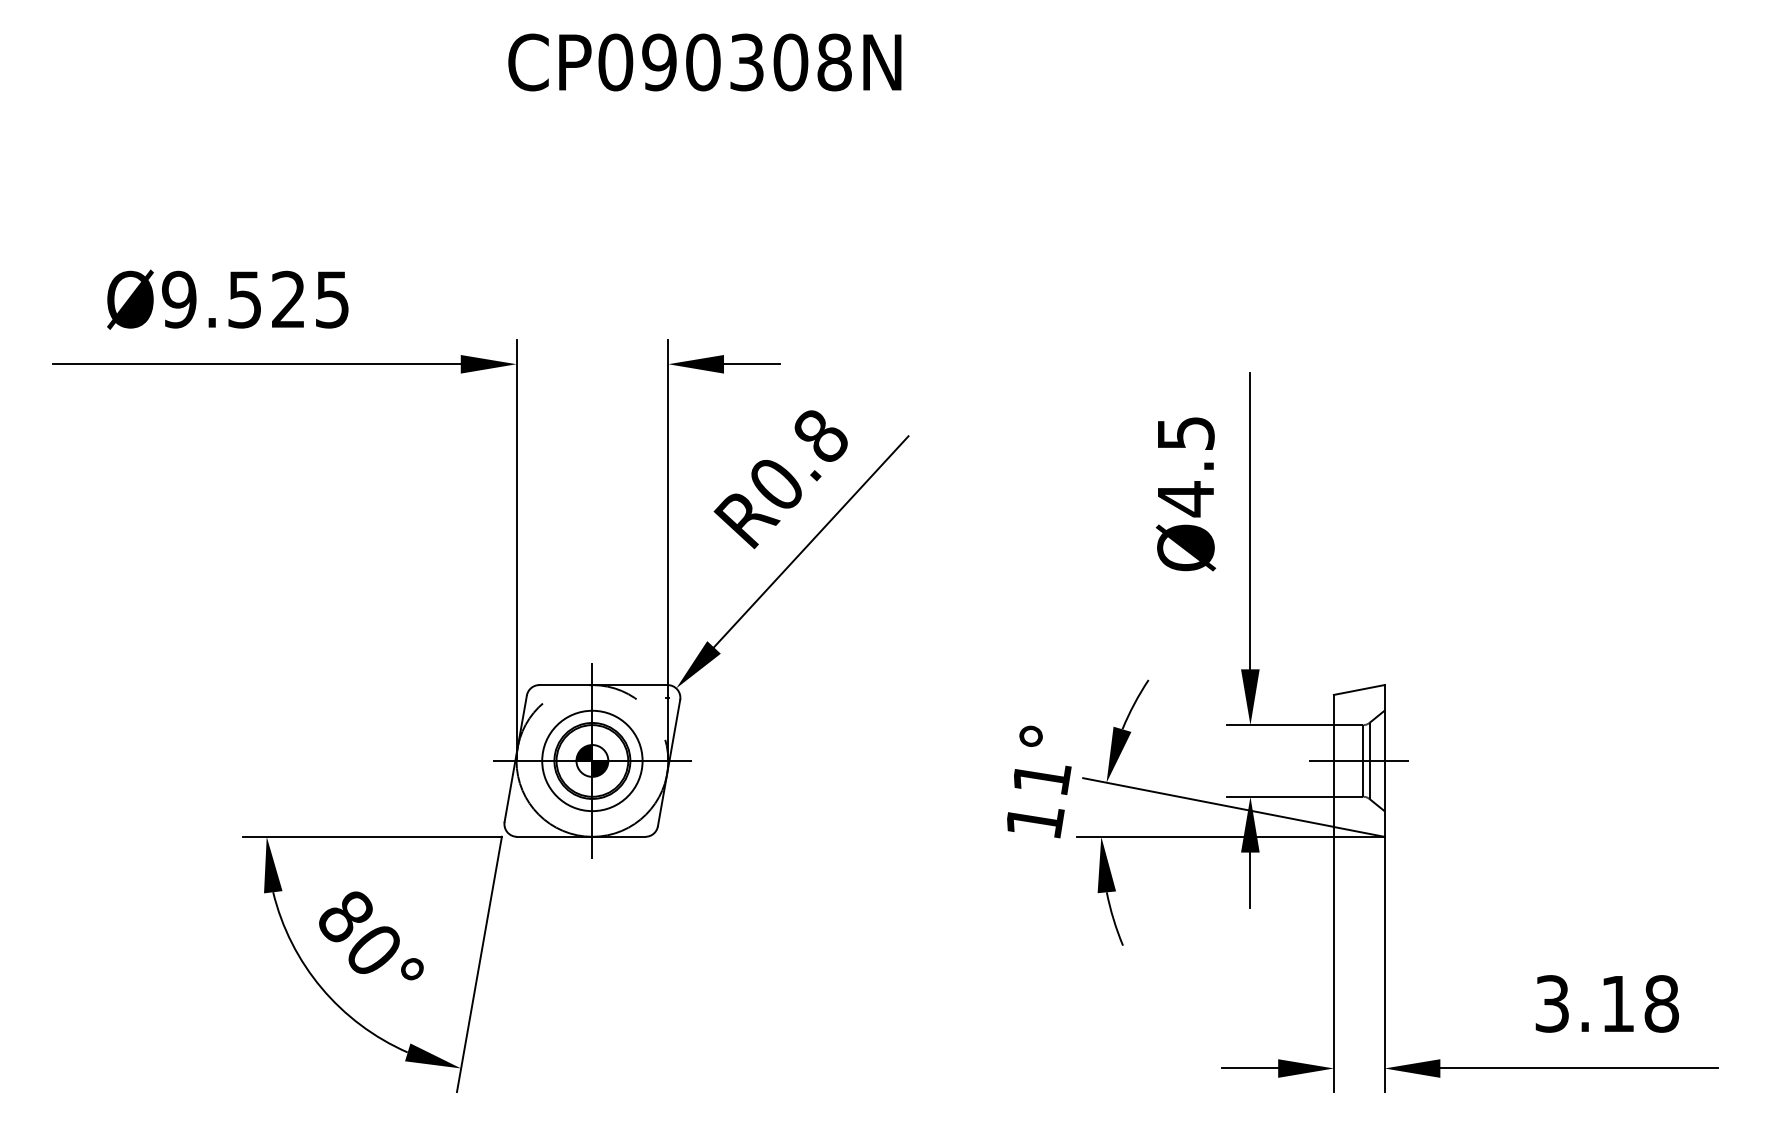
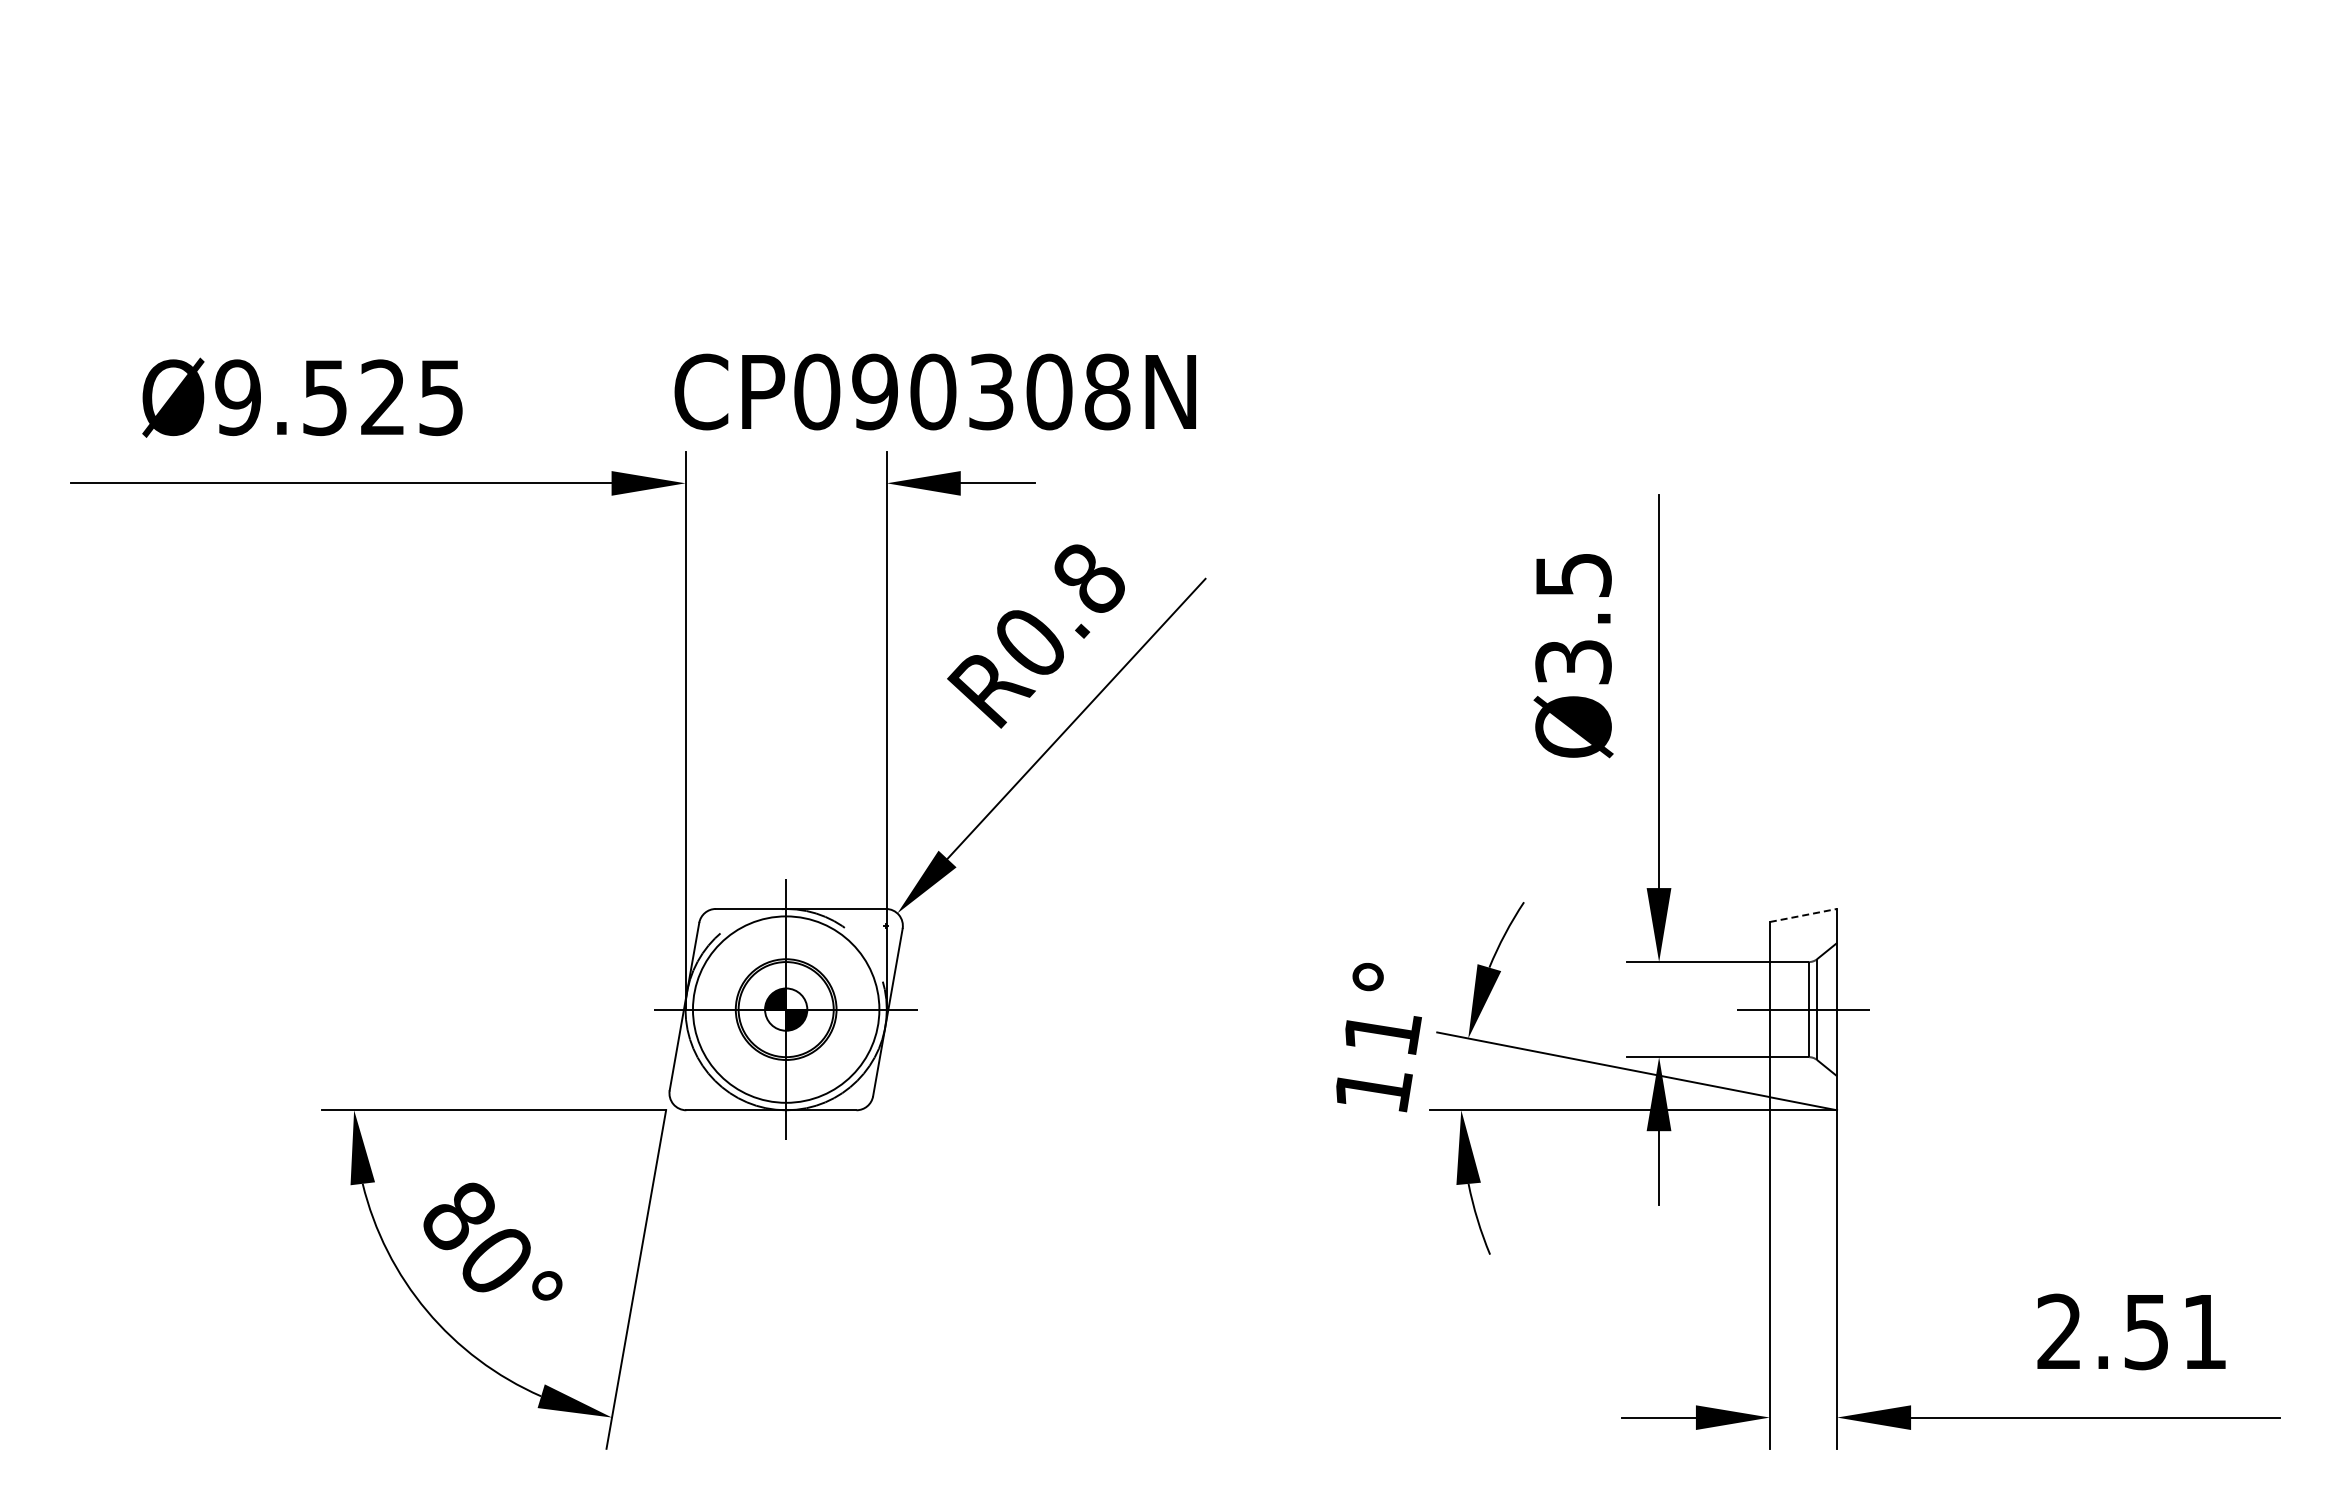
text: (704, 62) -> (934, 391), moved
text: (1185, 499) -> (1573, 662), Ø4.5 -> Ø3.5
line: (1359, 690) -> (1803, 915), solid -> dashed
circle: (591, 760) -> (785, 1009), size x1.4
text: (1607, 1003) -> (2132, 1331), 3.18 -> 2.51

